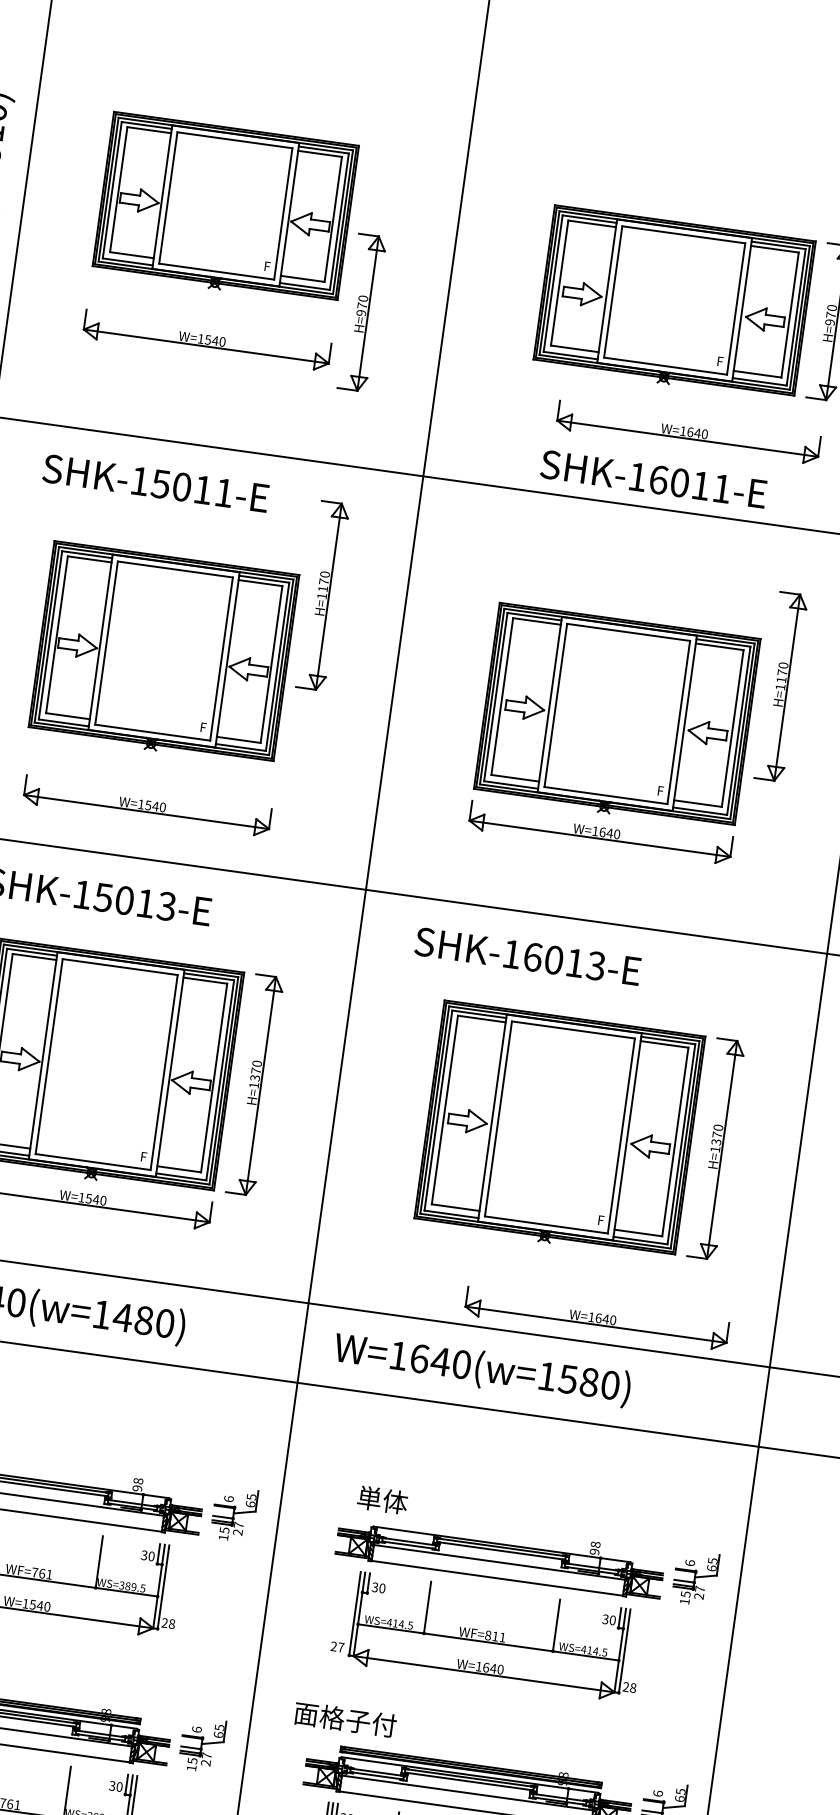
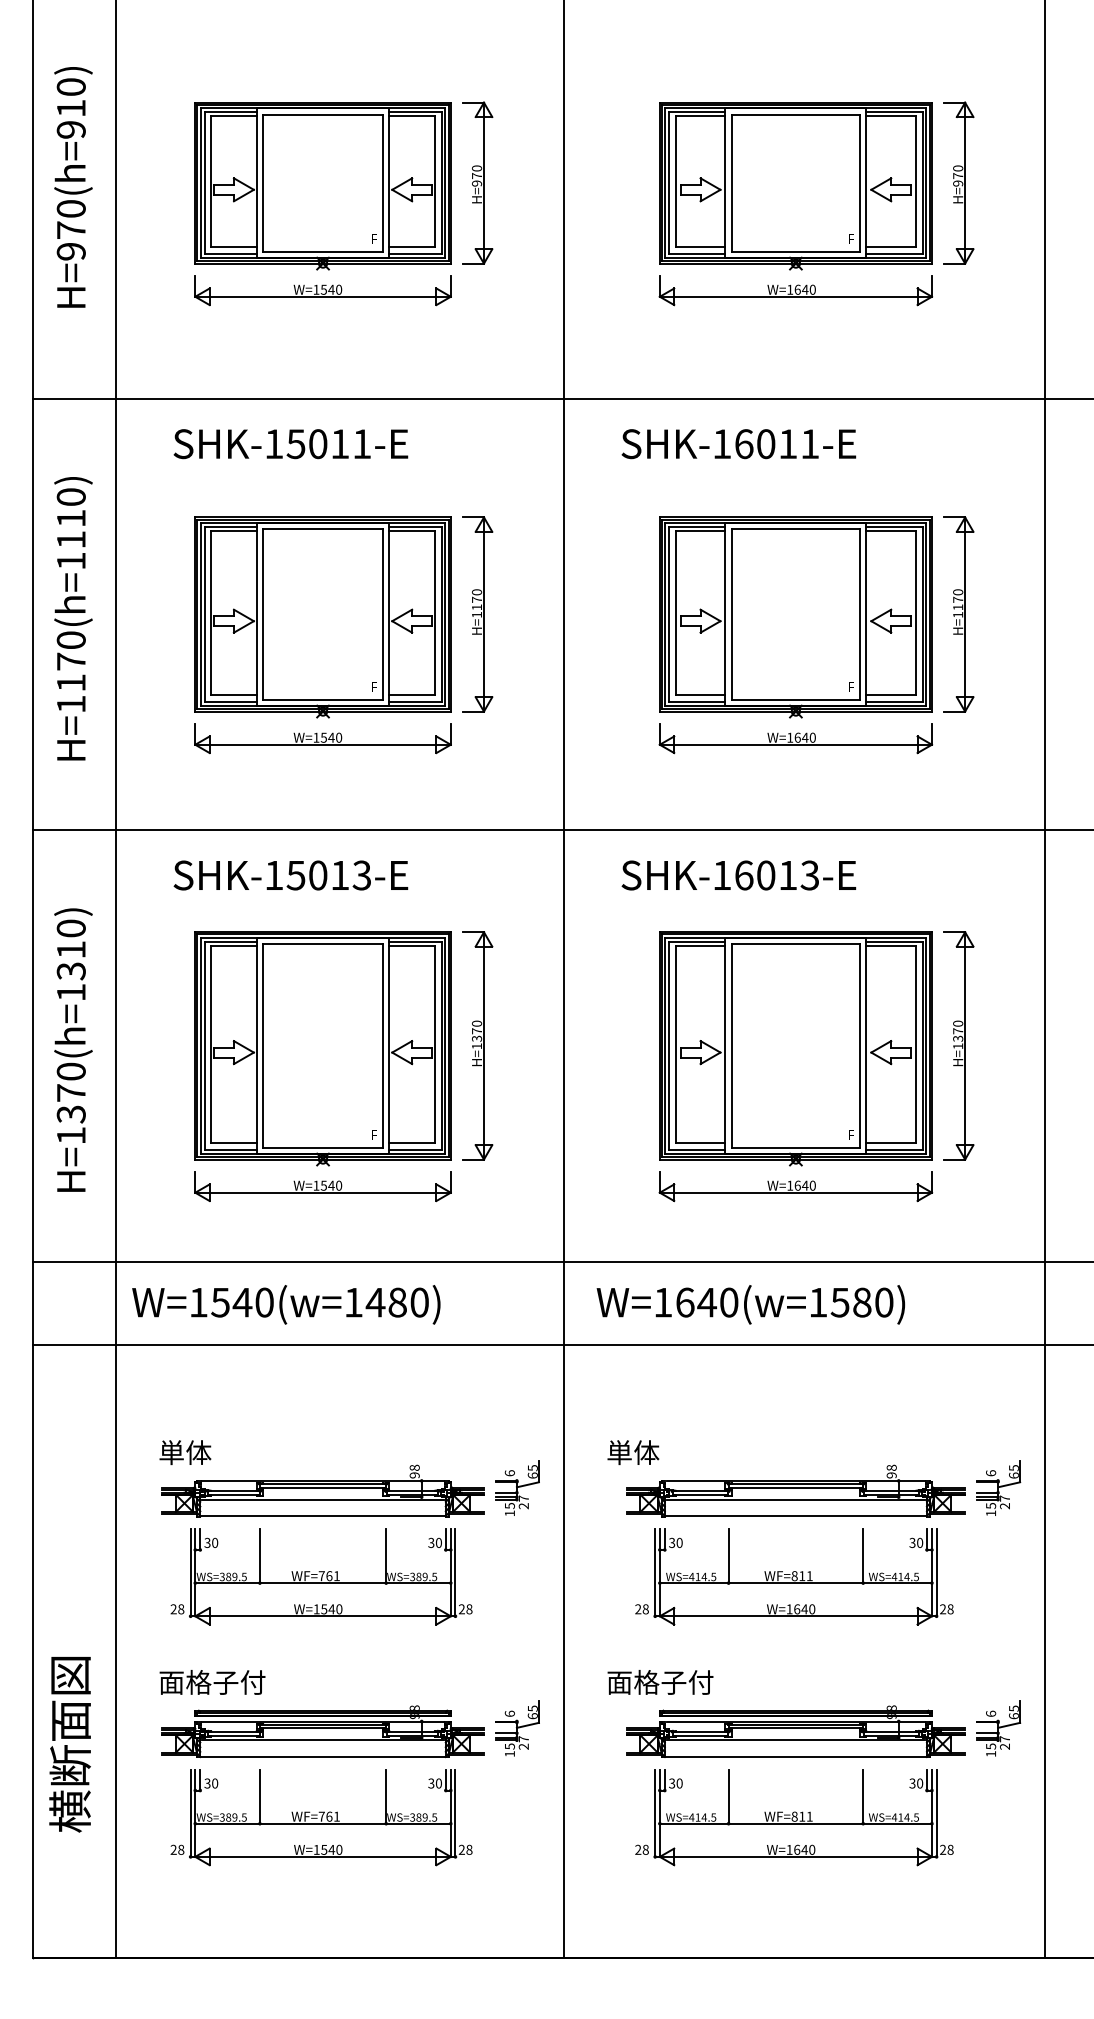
part: (224, 209) -> (322, 186), moved
part: (361, 312) -> (477, 182), moved
part: (688, 432) -> (795, 290), moved
text: (653, 479) -> (738, 444), moved
part: (322, 595) -> (477, 614), moved
part: (780, 686) -> (958, 614), moved
part: (146, 805) -> (322, 738), moved
part: (596, 1318) -> (795, 1186), moved
text: (382, 1500) -> (633, 1452), moved
text: (340, 1647) -> (645, 1609), 27 -> 28

